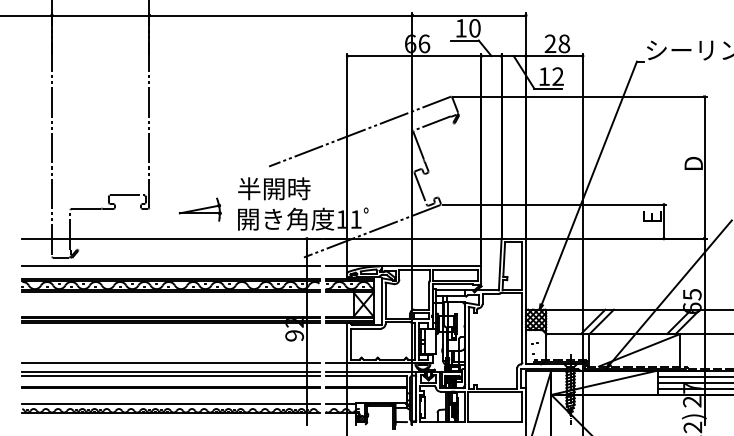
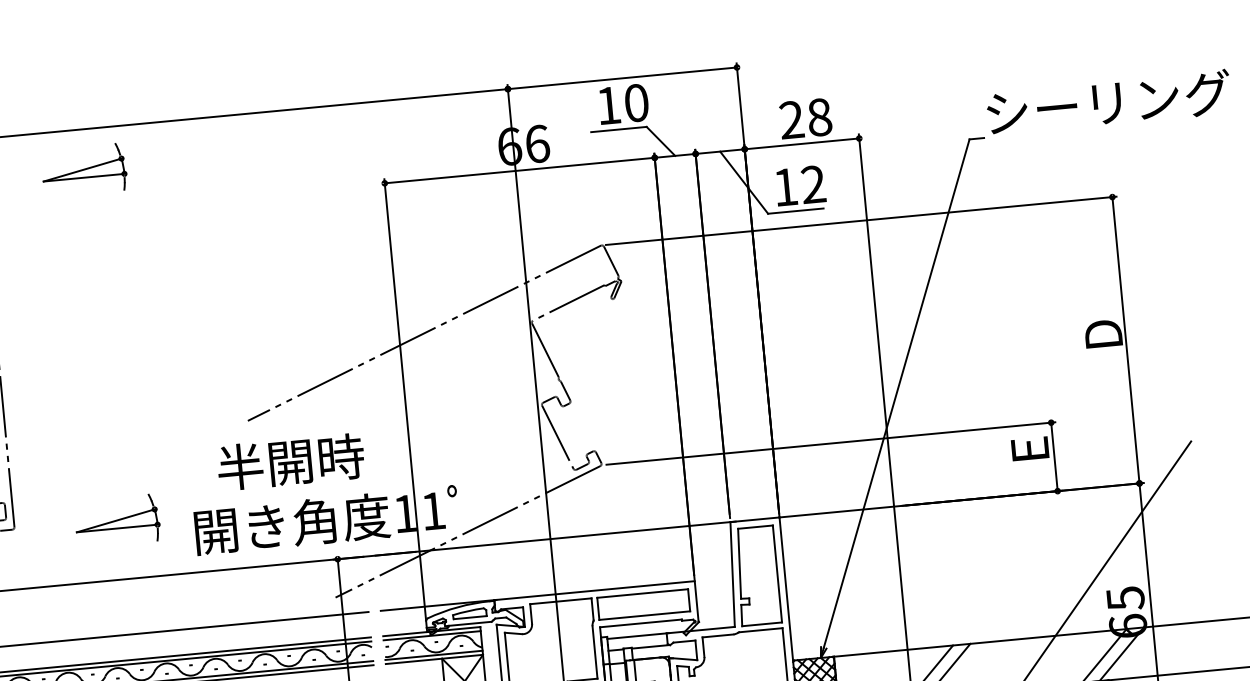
part: (199, 35) -> (82, 170), added
text: (274, 188) -> (291, 461), moved

